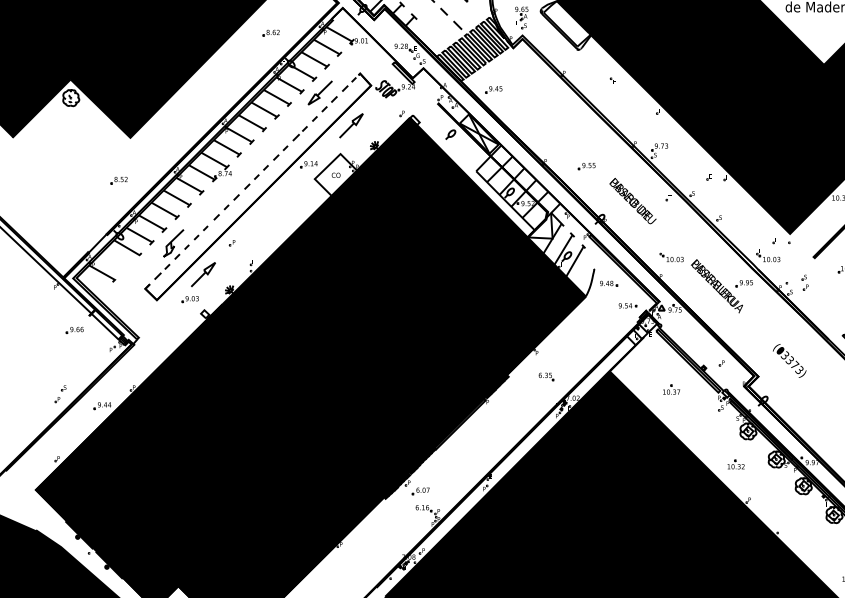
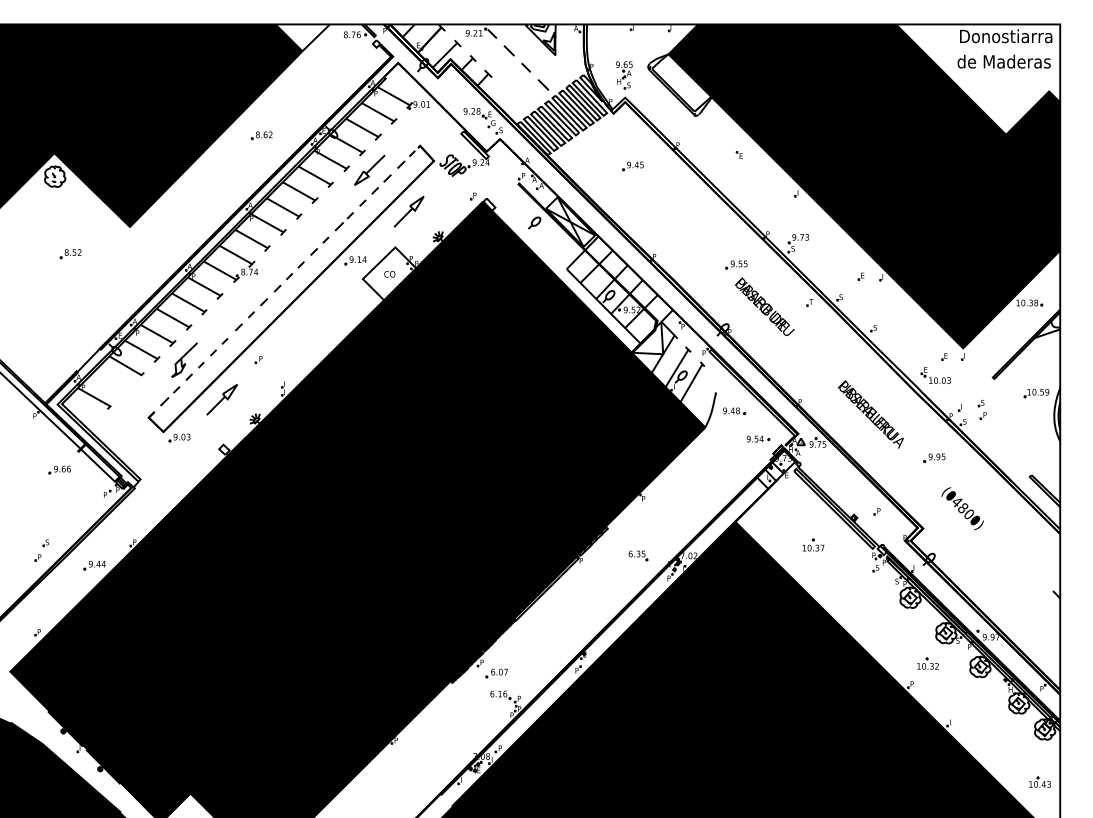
part: (270, 32) -> (261, 135), moved
part: (493, 89) -> (632, 166), moved
part: (586, 165) -> (736, 264), moved
part: (118, 181) -> (70, 254), moved
part: (671, 255) -> (813, 375), removed
part: (744, 283) -> (934, 458), moved
part: (190, 298) -> (179, 437), moved
text: (791, 362) -> (964, 510), (03373) -> (04800)
part: (546, 376) -> (638, 555), moved
part: (735, 464) -> (927, 663), moved

